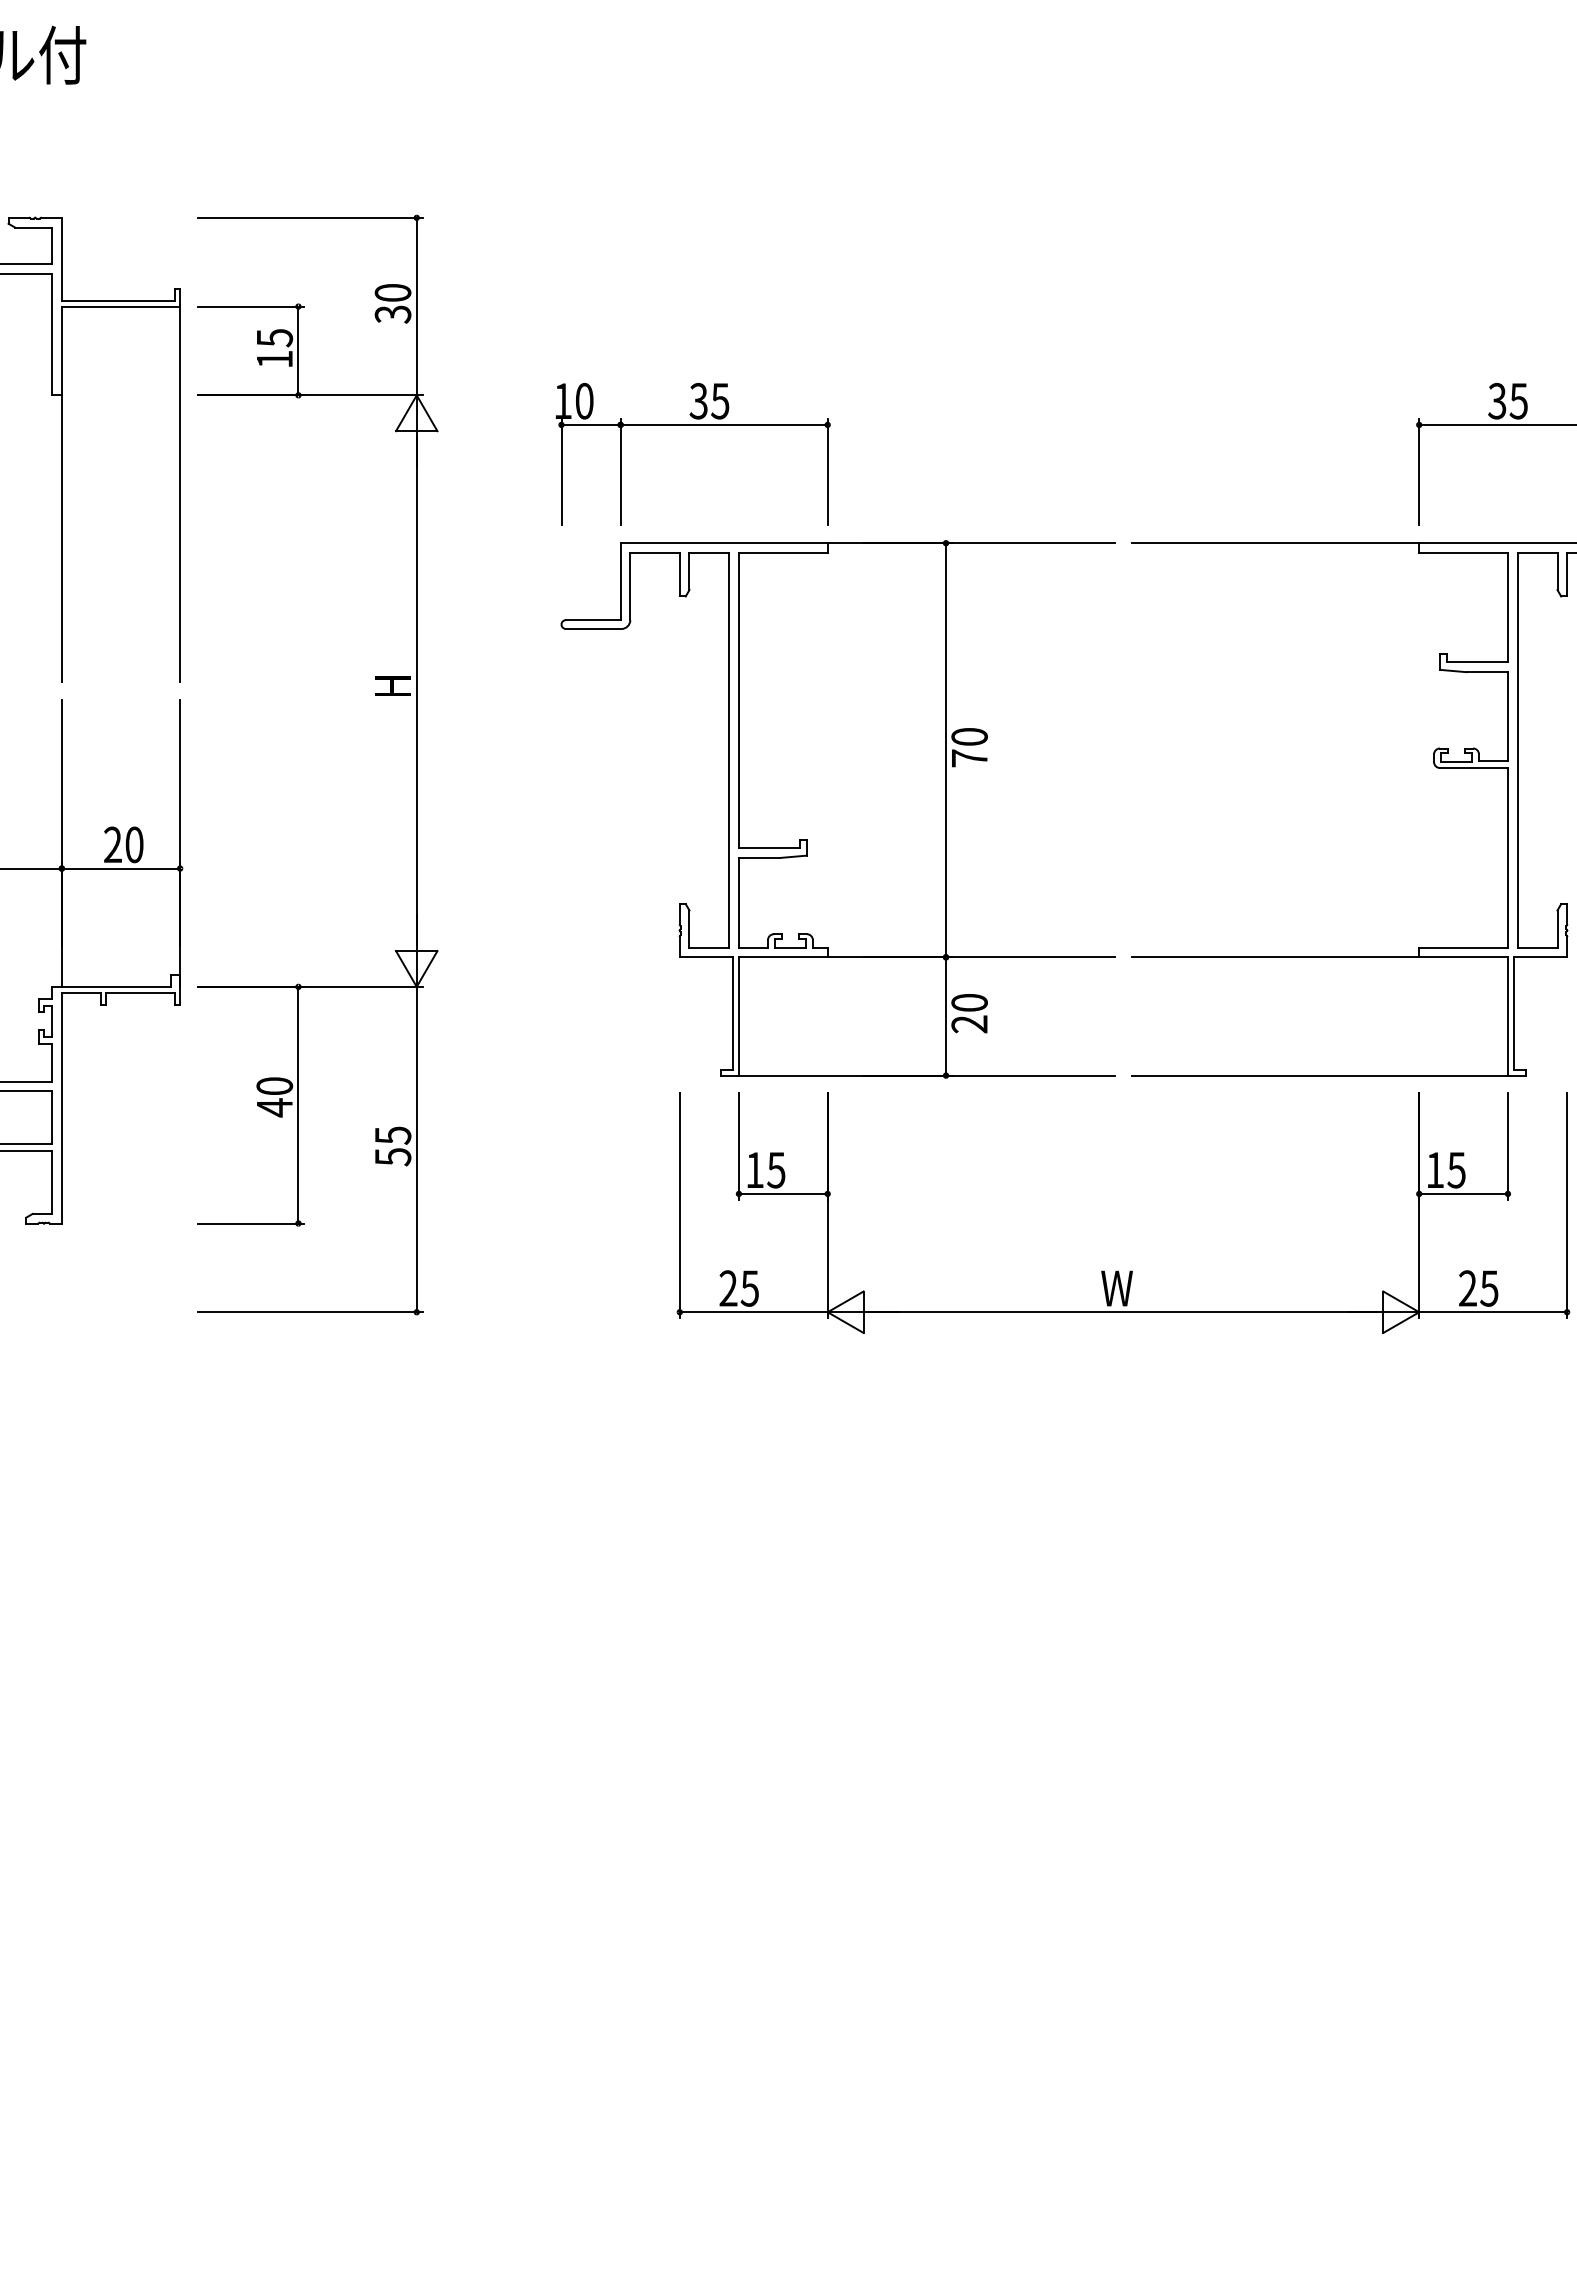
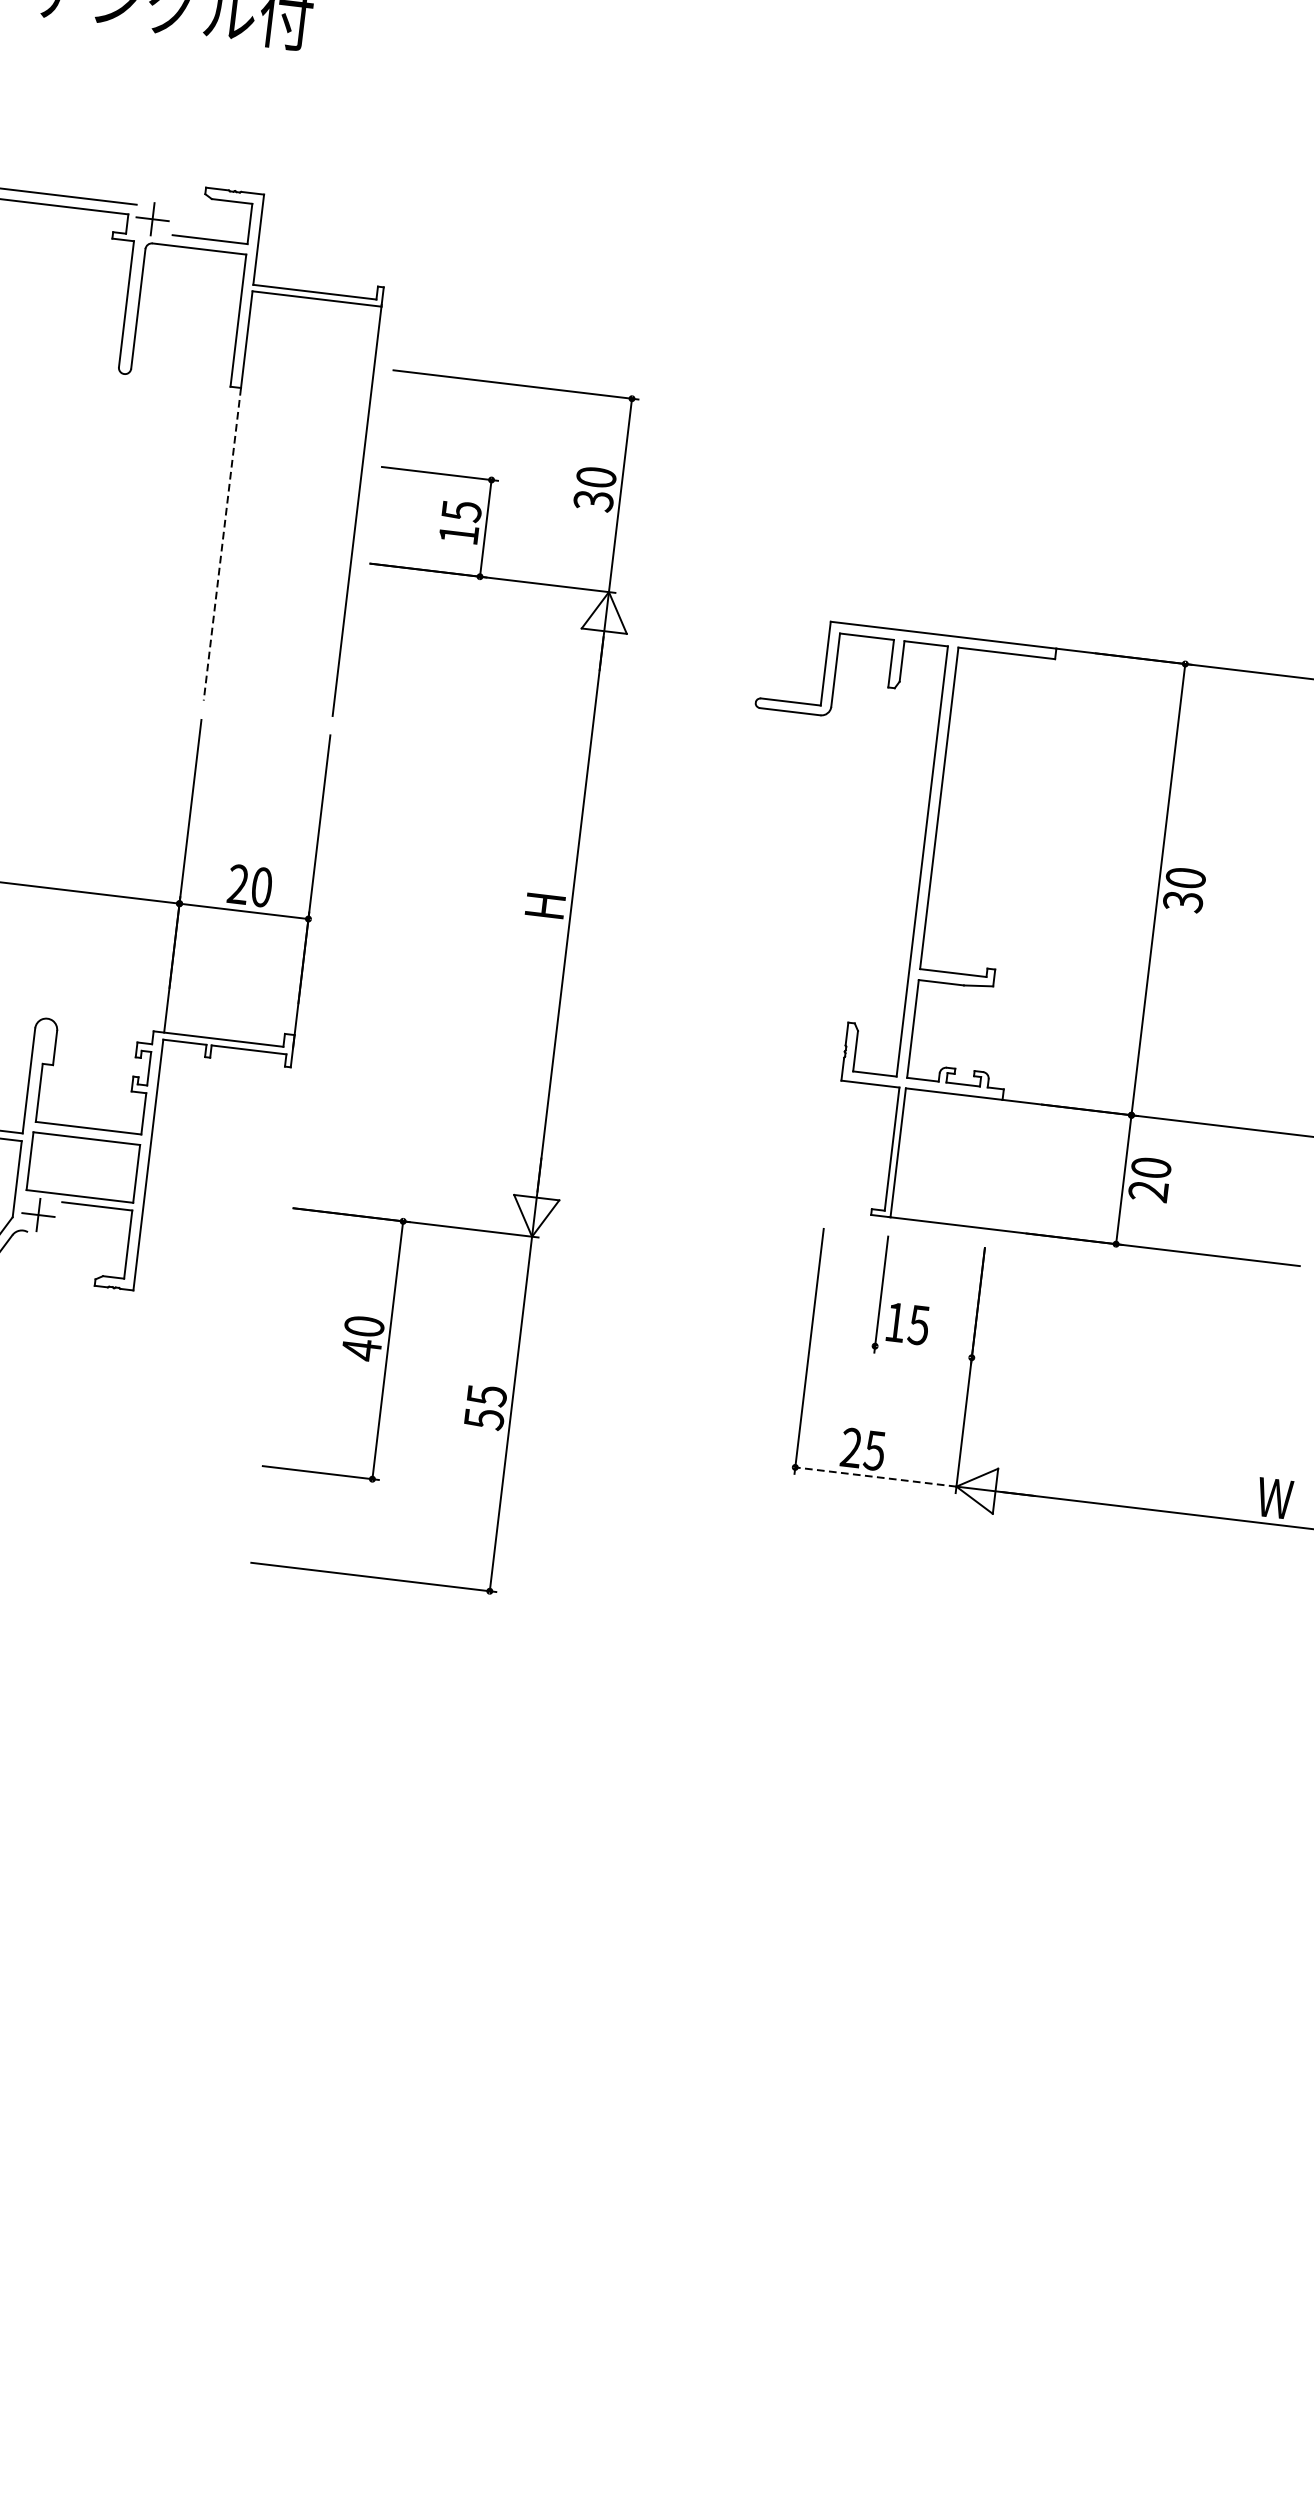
part: (692, 425) -> (924, 502), removed
line: (61, 539) -> (221, 545), solid -> dashed
part: (375, 695) -> (524, 913), moved
text: (969, 758) -> (1182, 901), 70 -> 30
line: (782, 1193) -> (922, 1351), removed
line: (753, 1312) -> (875, 1477), solid -> dashed

